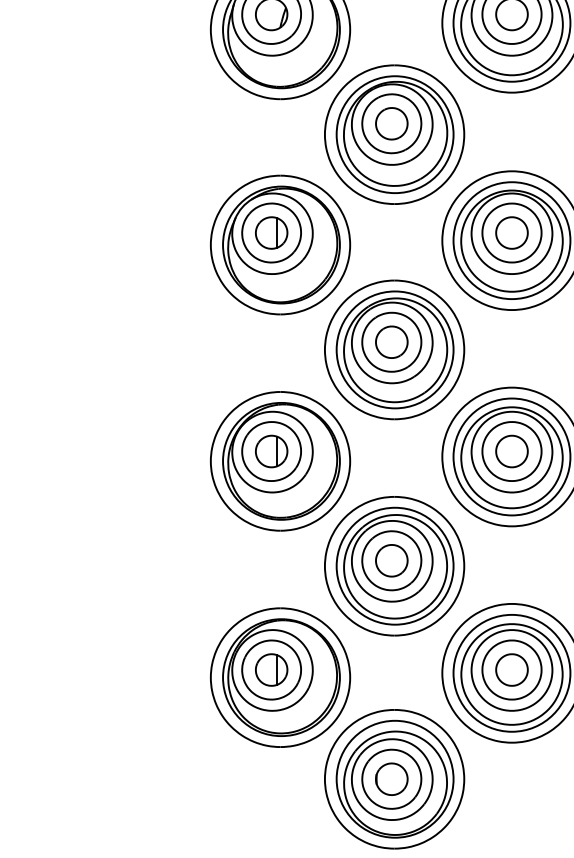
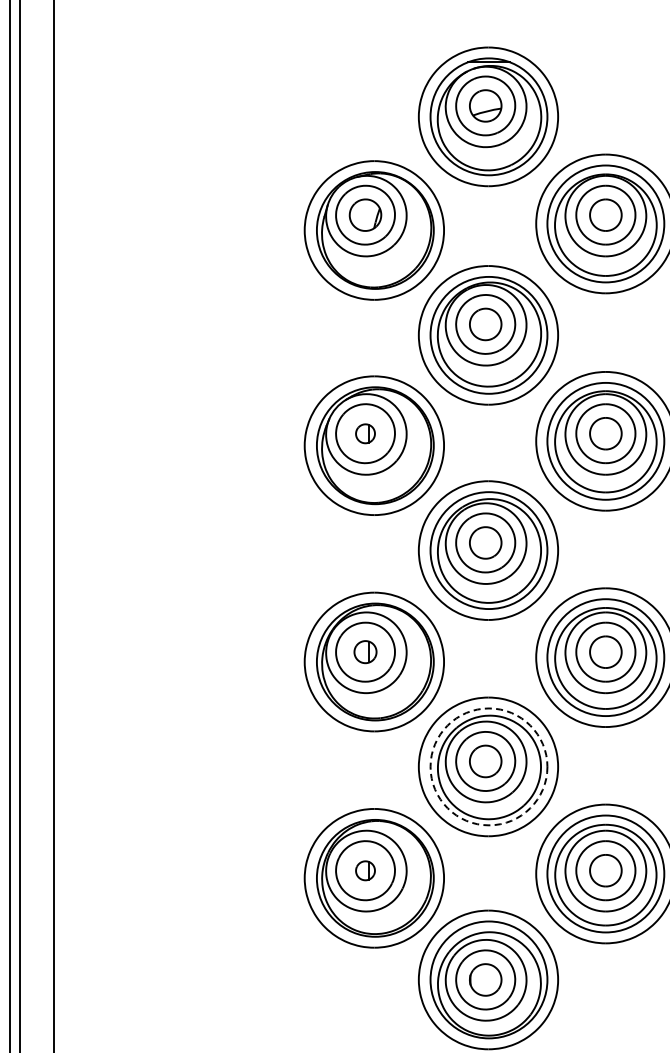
part: (271, 232) -> (365, 433), size x0.6
part: (271, 450) -> (365, 651), size x0.7
circle: (394, 565) -> (488, 766), solid -> dashed
part: (271, 669) -> (365, 870), size x0.6

